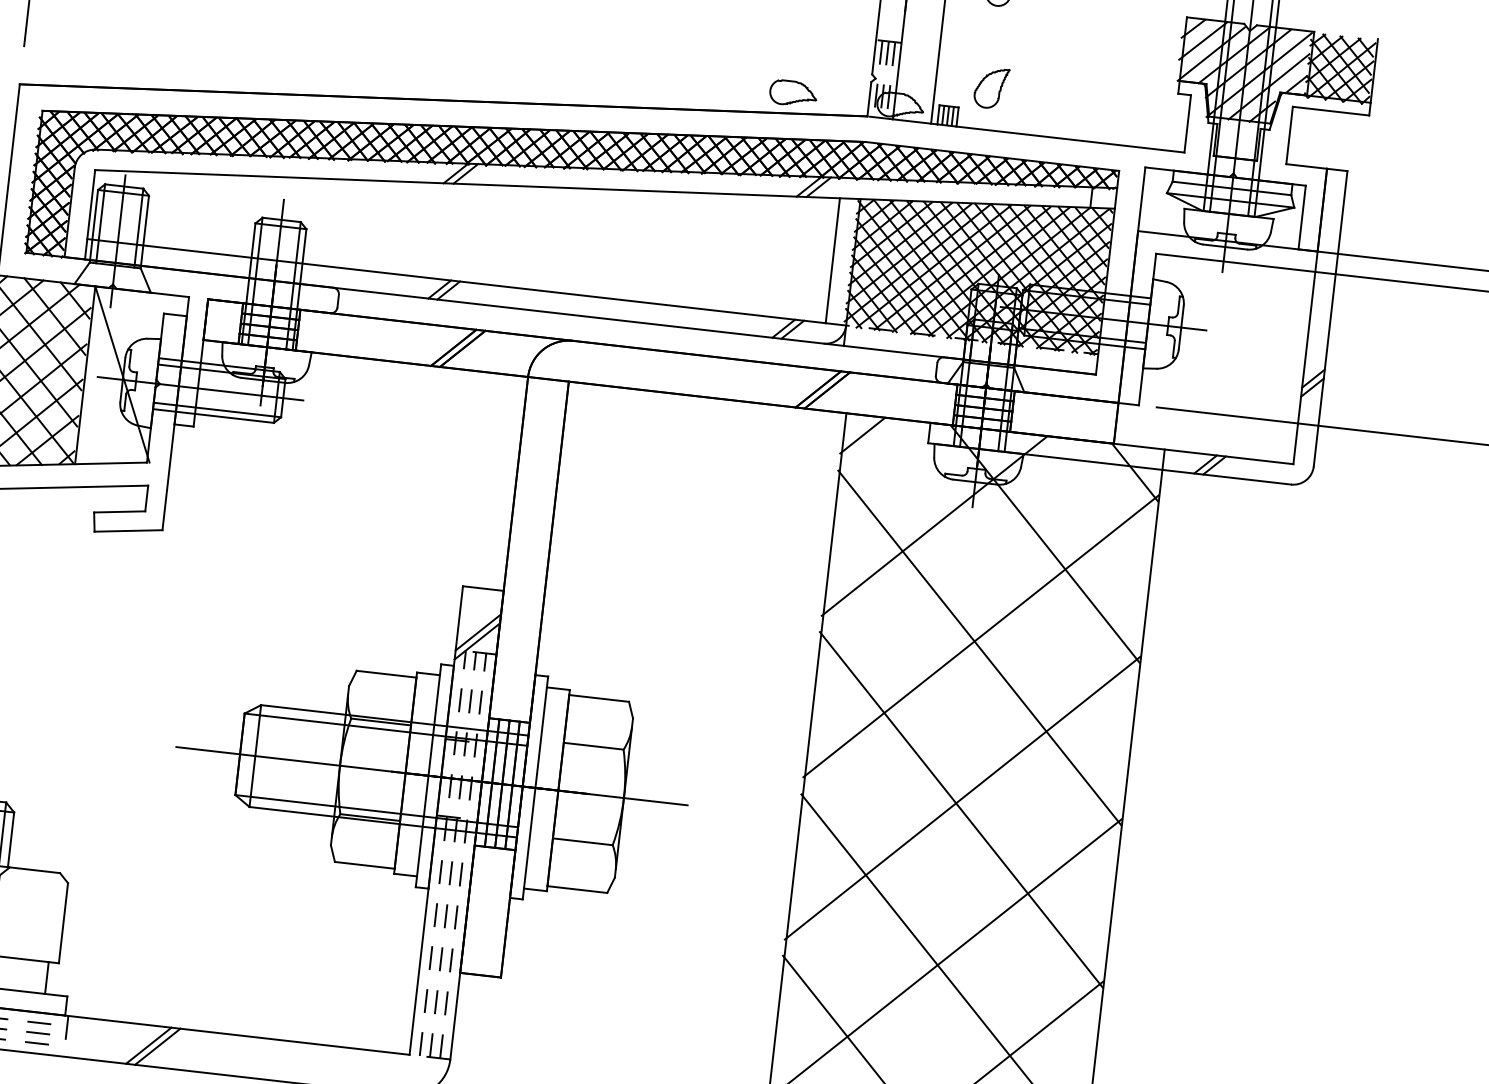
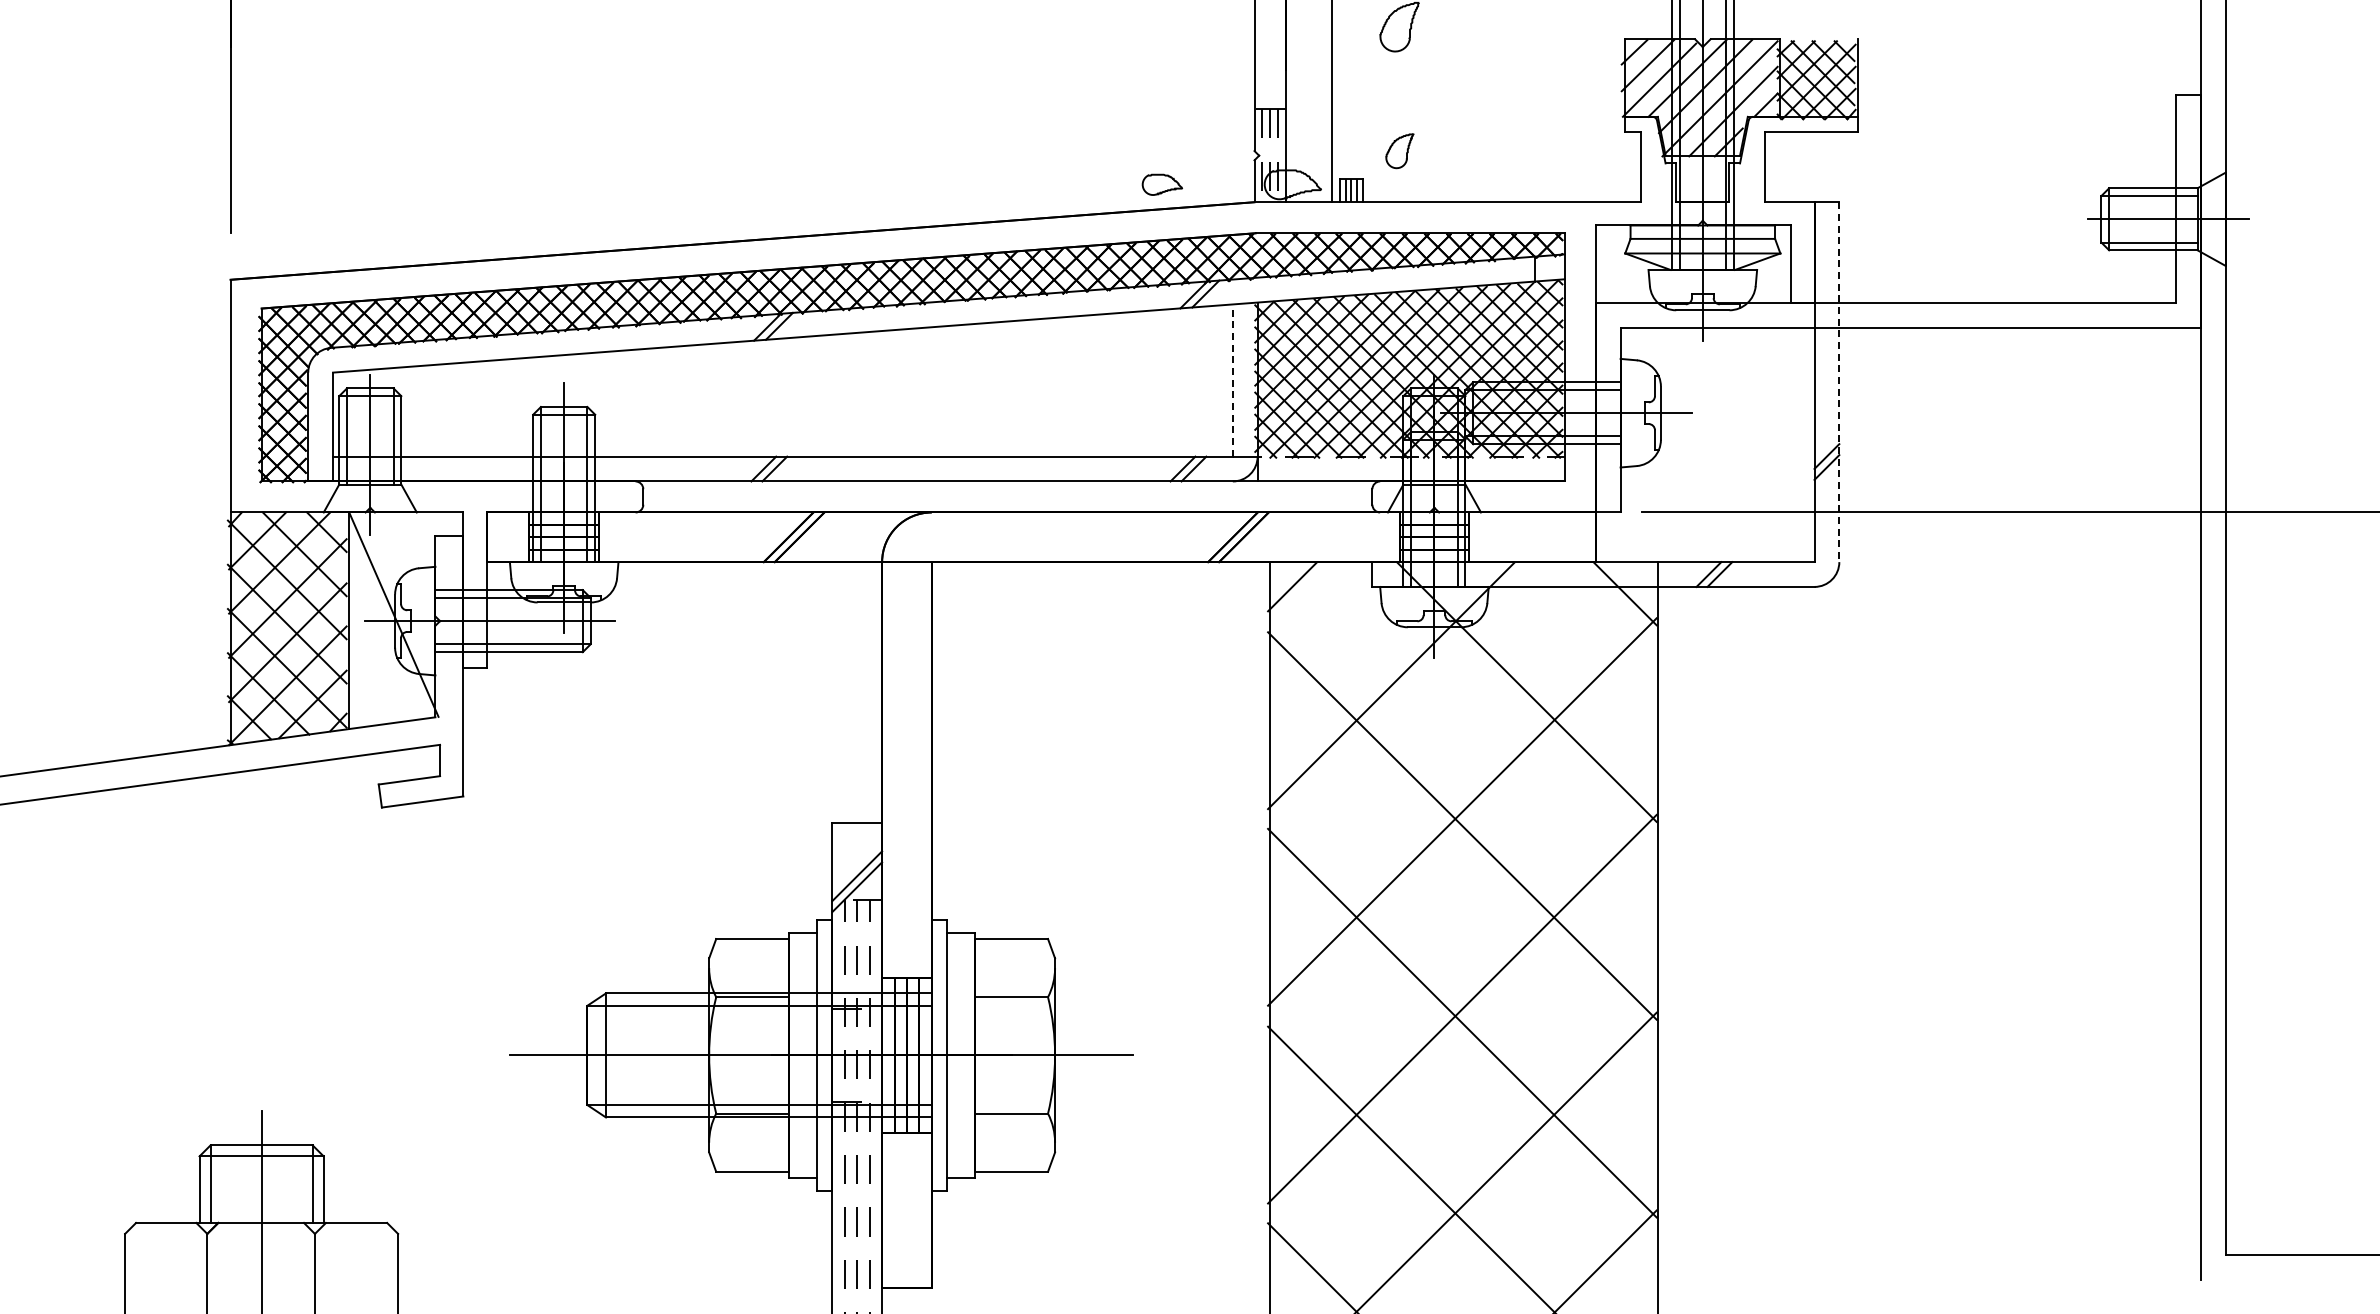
part: (991, 87) -> (1399, 150), size x0.7
part: (793, 93) -> (1162, 184), size x0.7
line: (832, 260) -> (1232, 380), solid -> dashed
line: (1330, 319) -> (1839, 382), solid -> dashed

